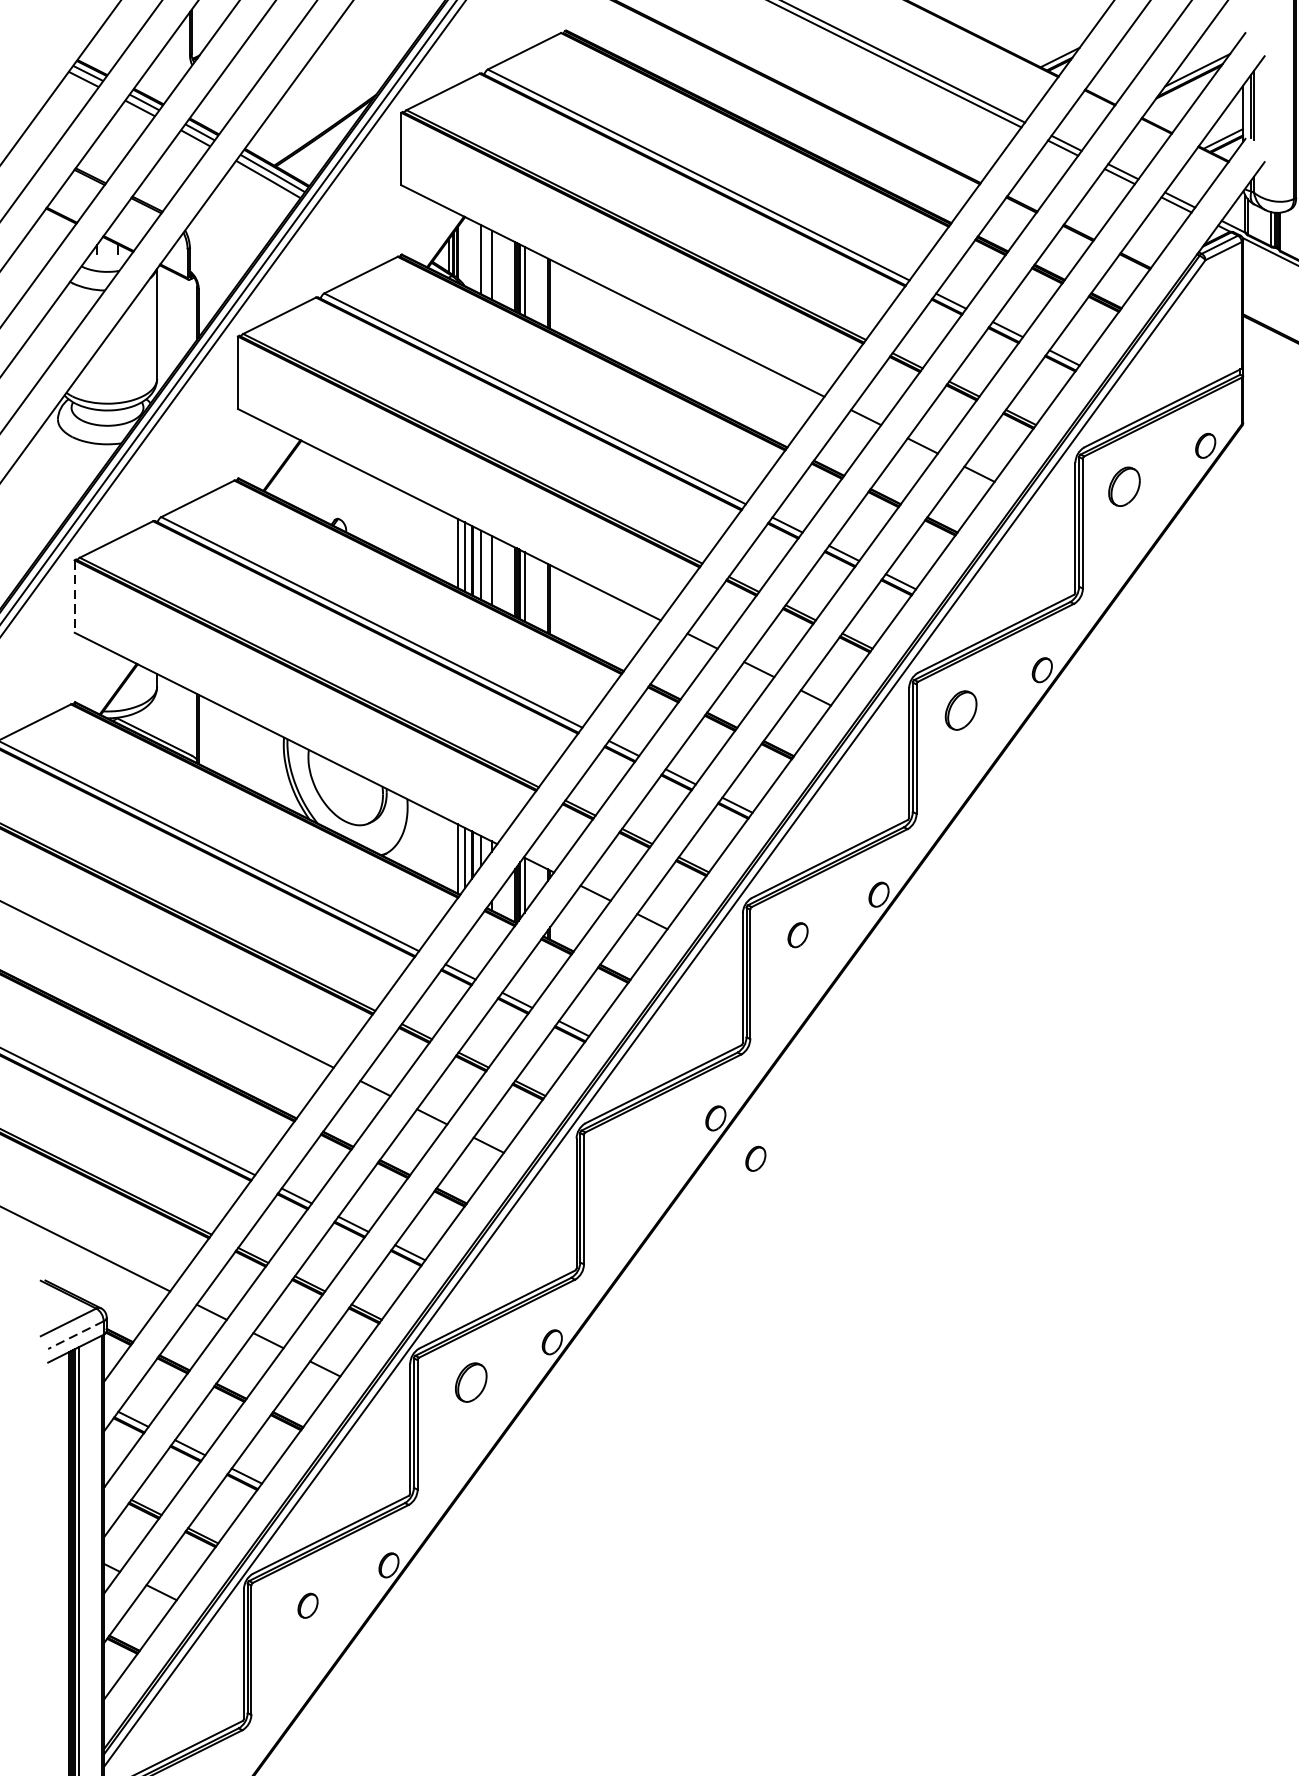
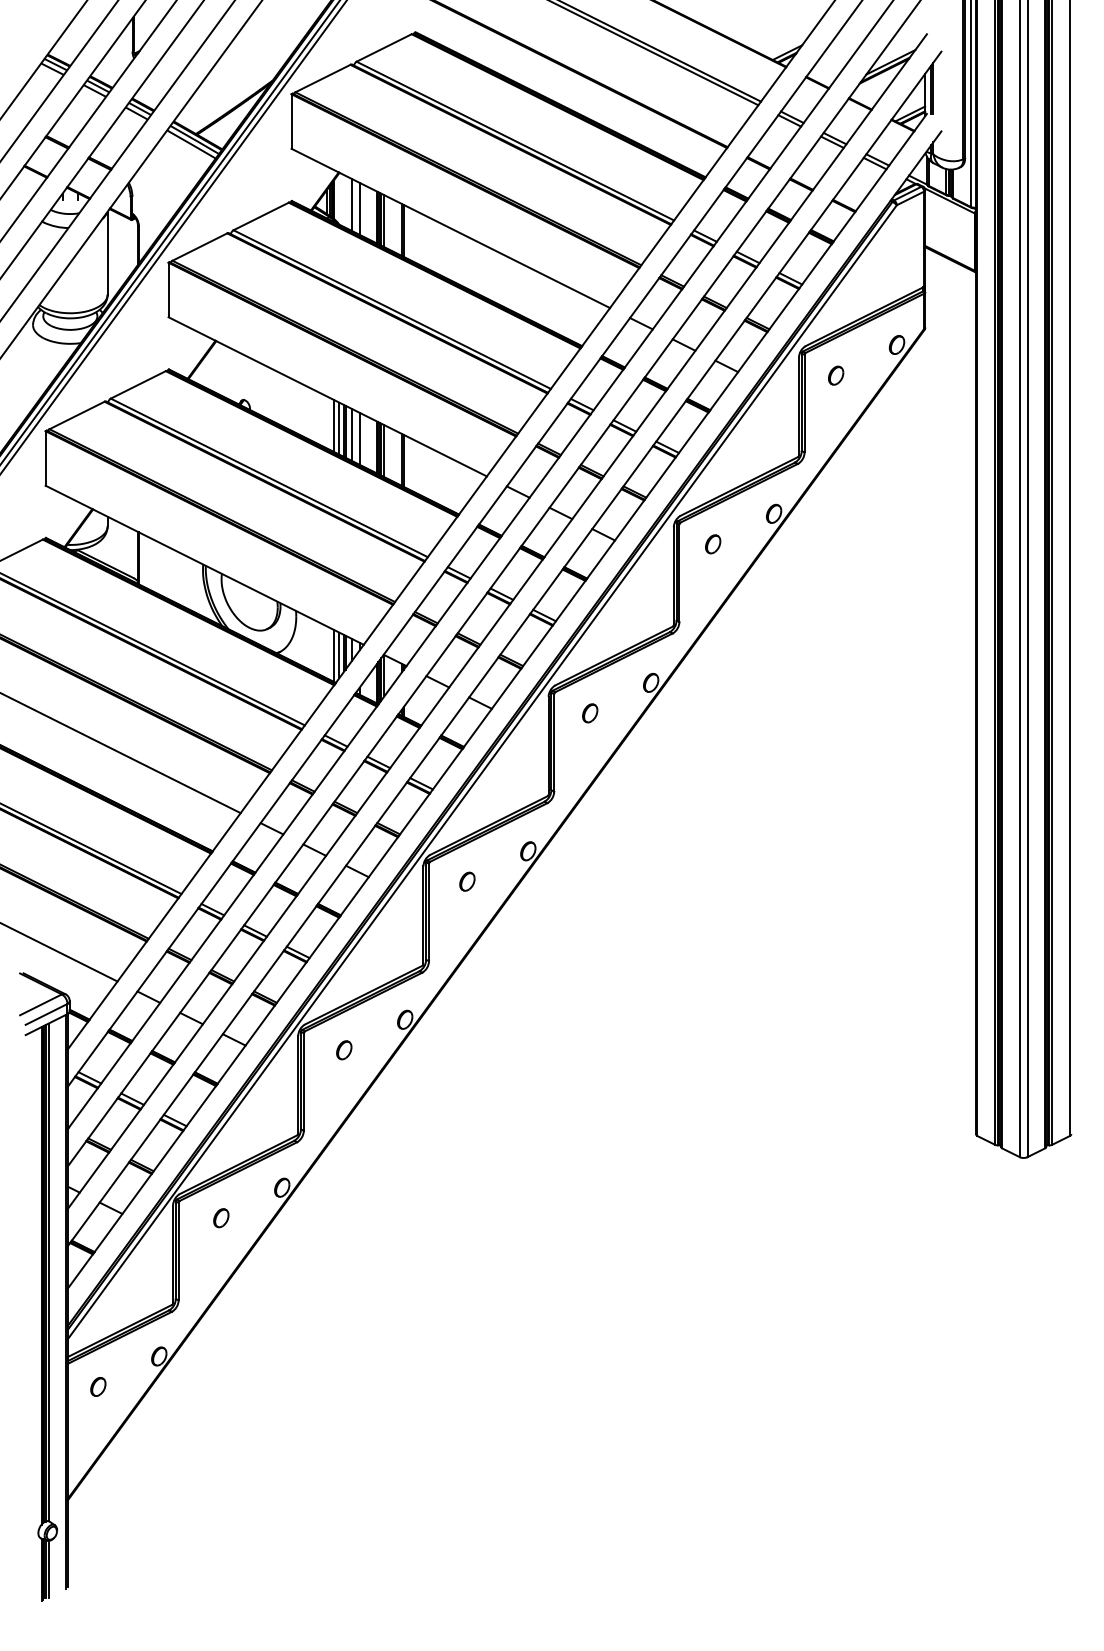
part: (1125, 486) -> (836, 375), size x0.62
line: (74, 596) -> (45, 458), dashed -> solid
part: (961, 710) -> (713, 544), size x0.62
part: (755, 1158) -> (467, 881), moved
line: (75, 1335) -> (46, 1014), dashed -> solid
part: (471, 1383) -> (344, 1050), size x0.62

